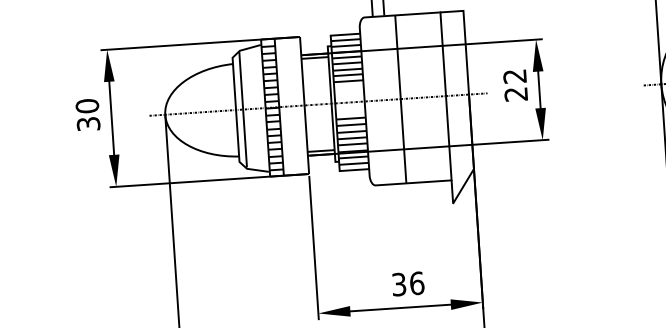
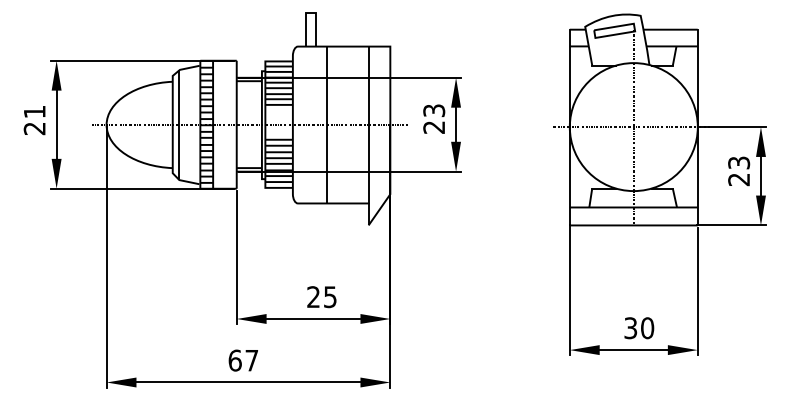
text: (515, 76) -> (434, 110), 22 -> 23
text: (87, 114) -> (34, 119), 30 -> 21
text: (408, 284) -> (322, 297), 36 -> 25

